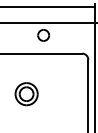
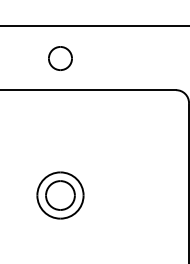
part: (43, 35) -> (60, 58), moved
part: (26, 94) -> (60, 196), moved

